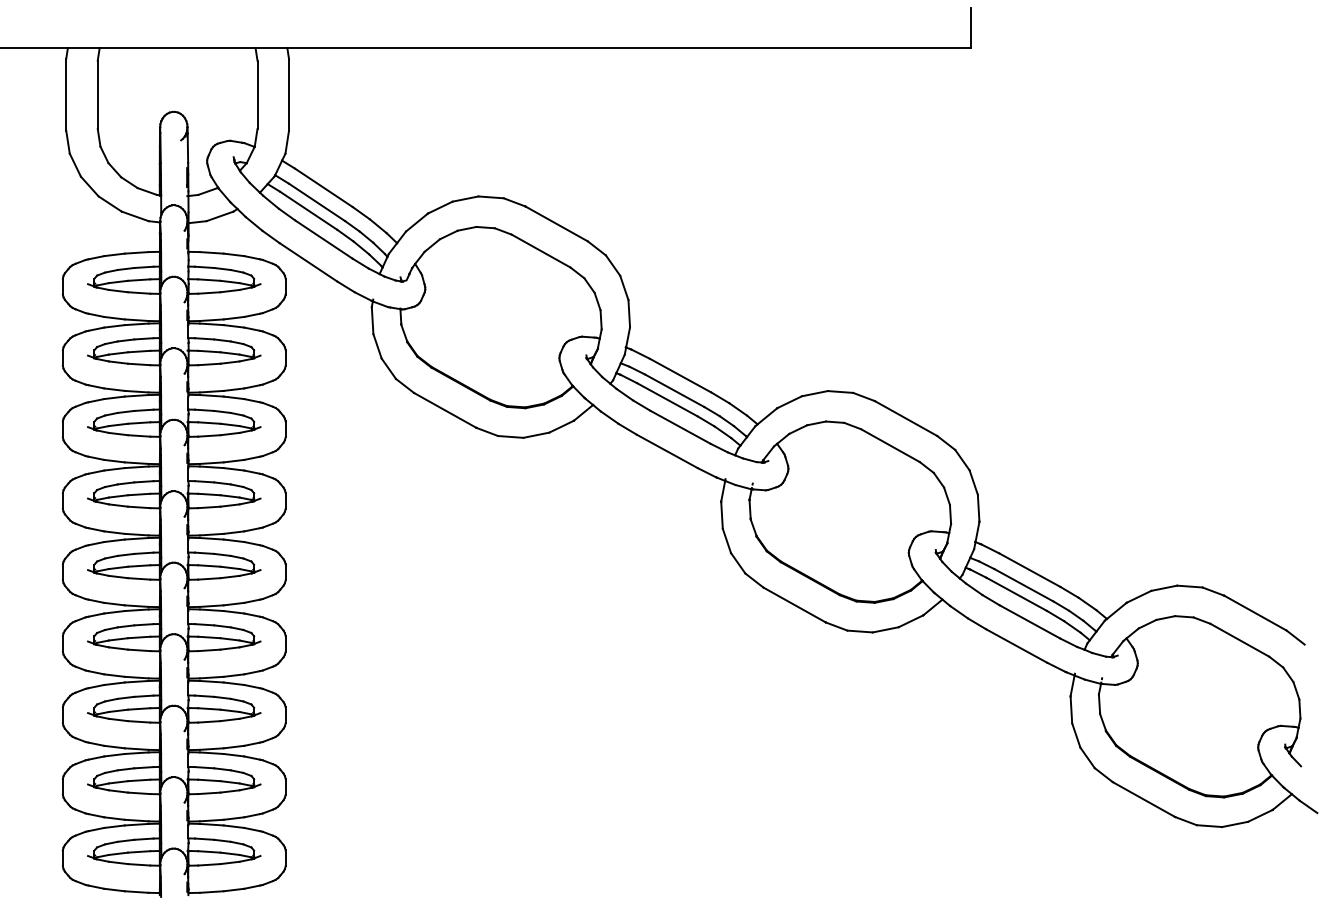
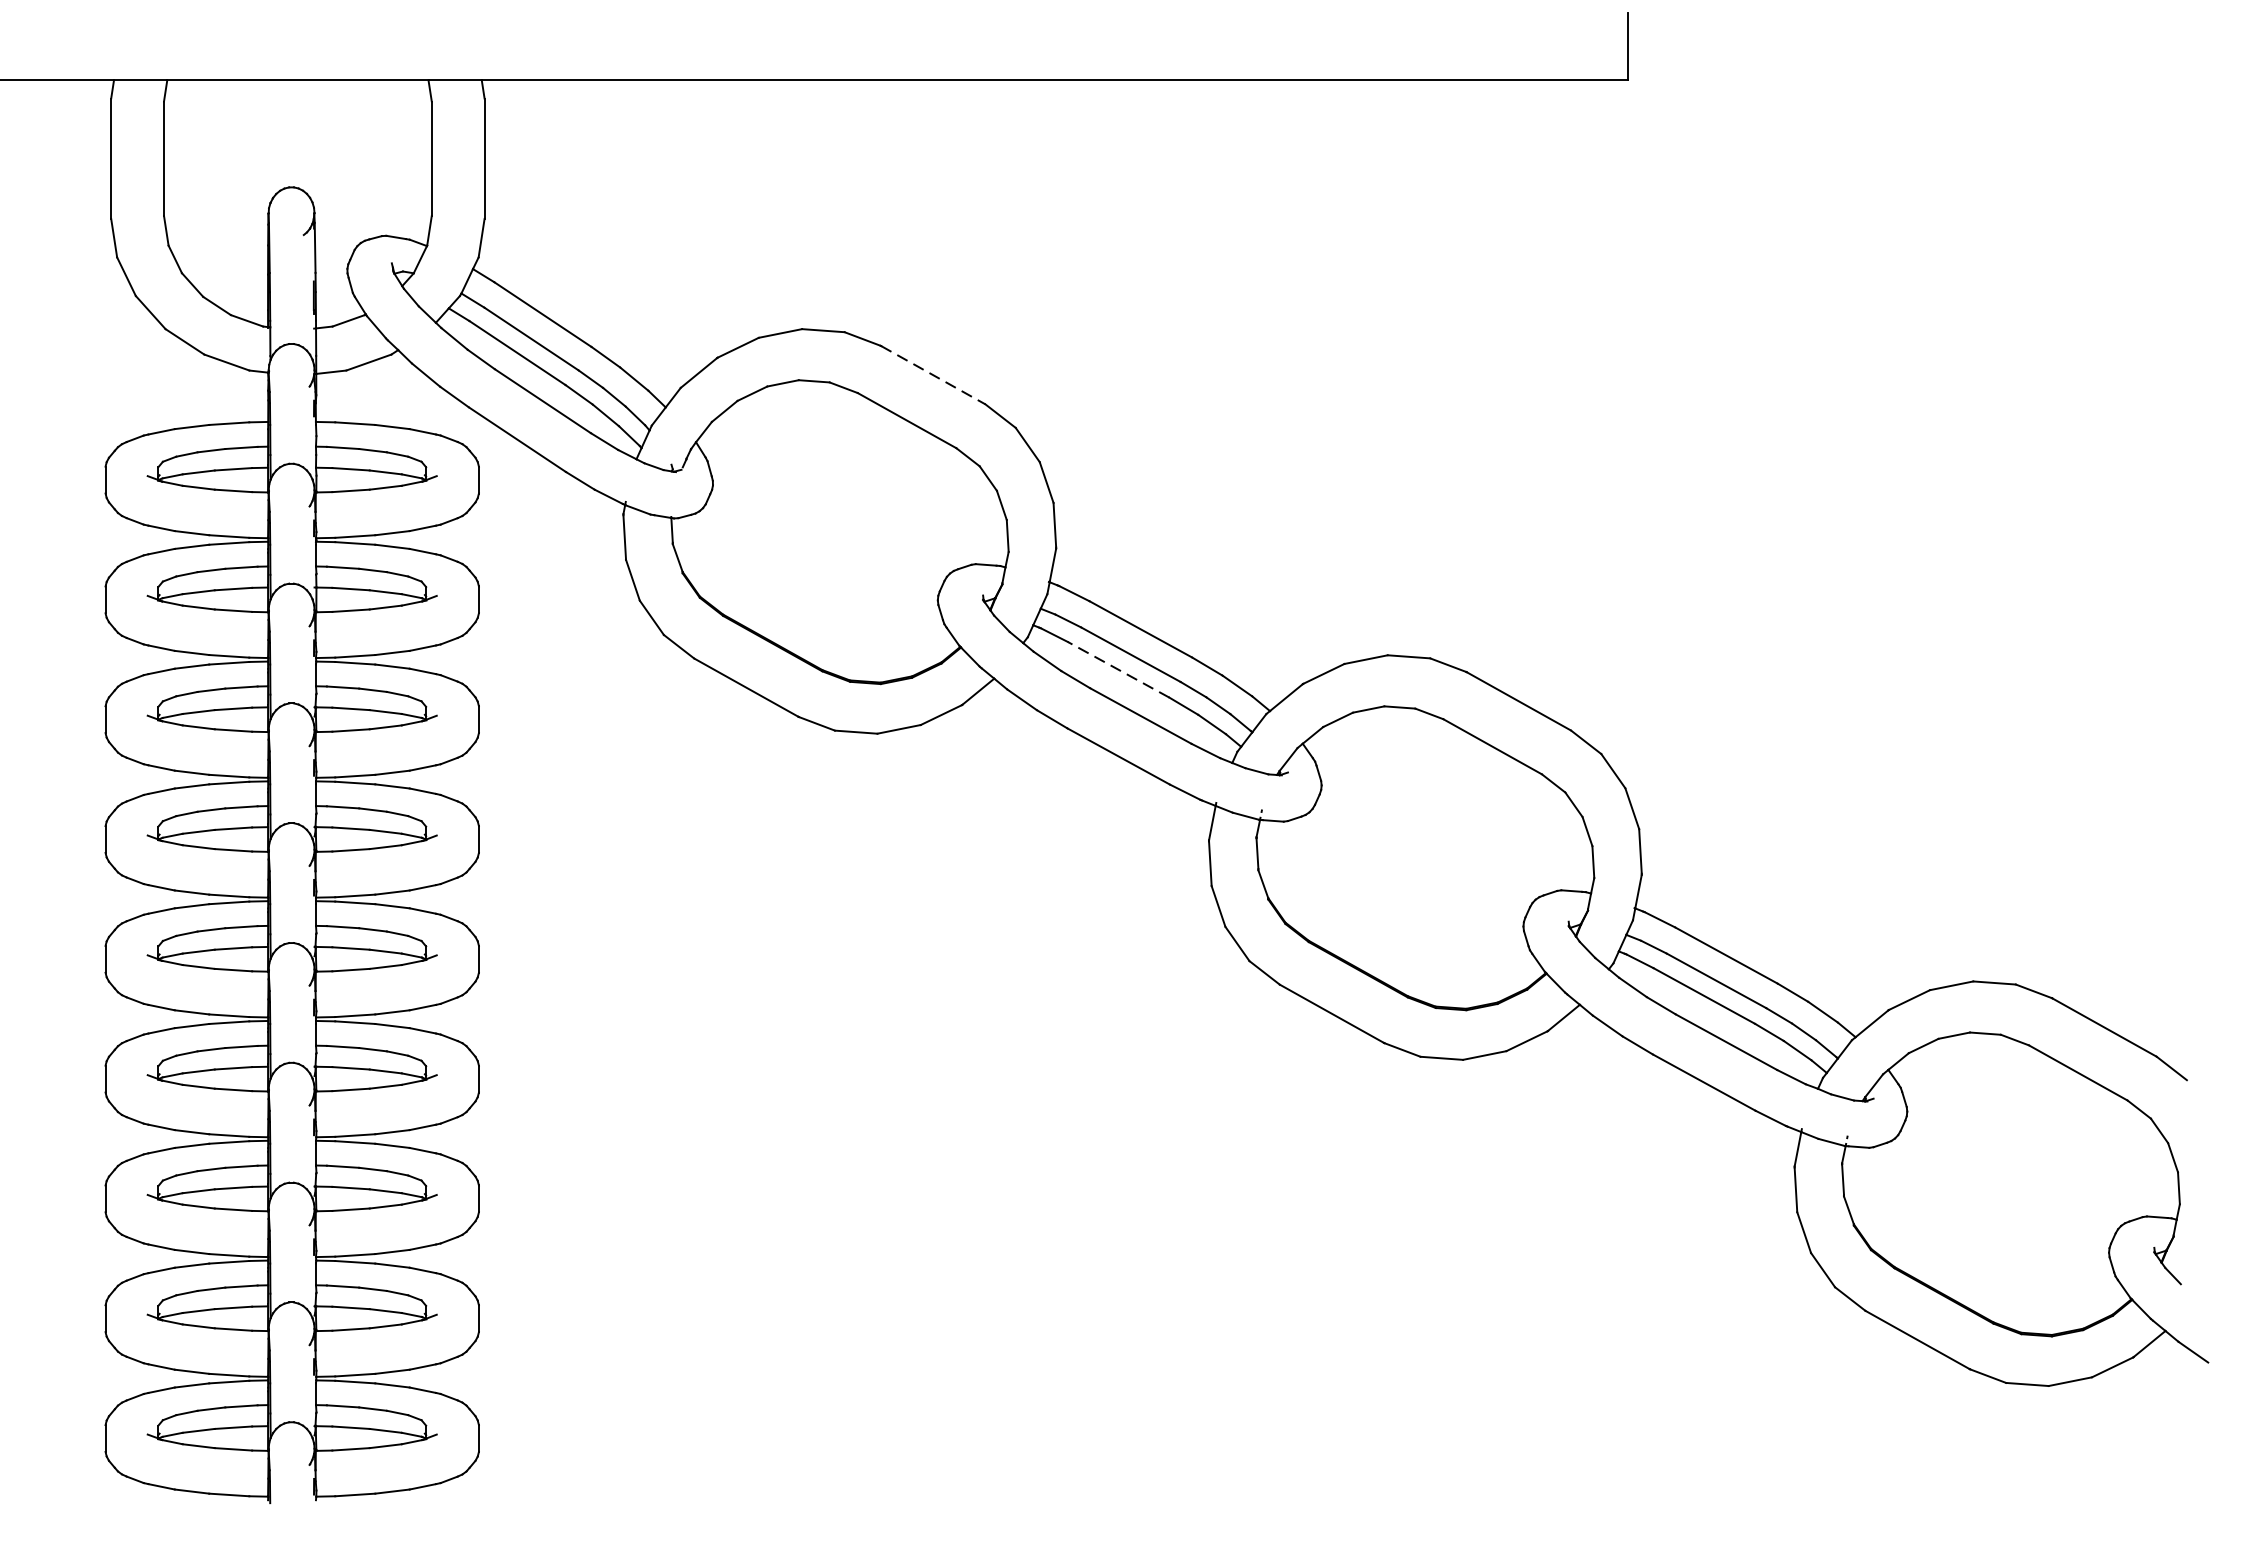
line: (556, 223) -> (932, 374), solid -> dashed
line: (667, 399) -> (1118, 669), solid -> dashed

